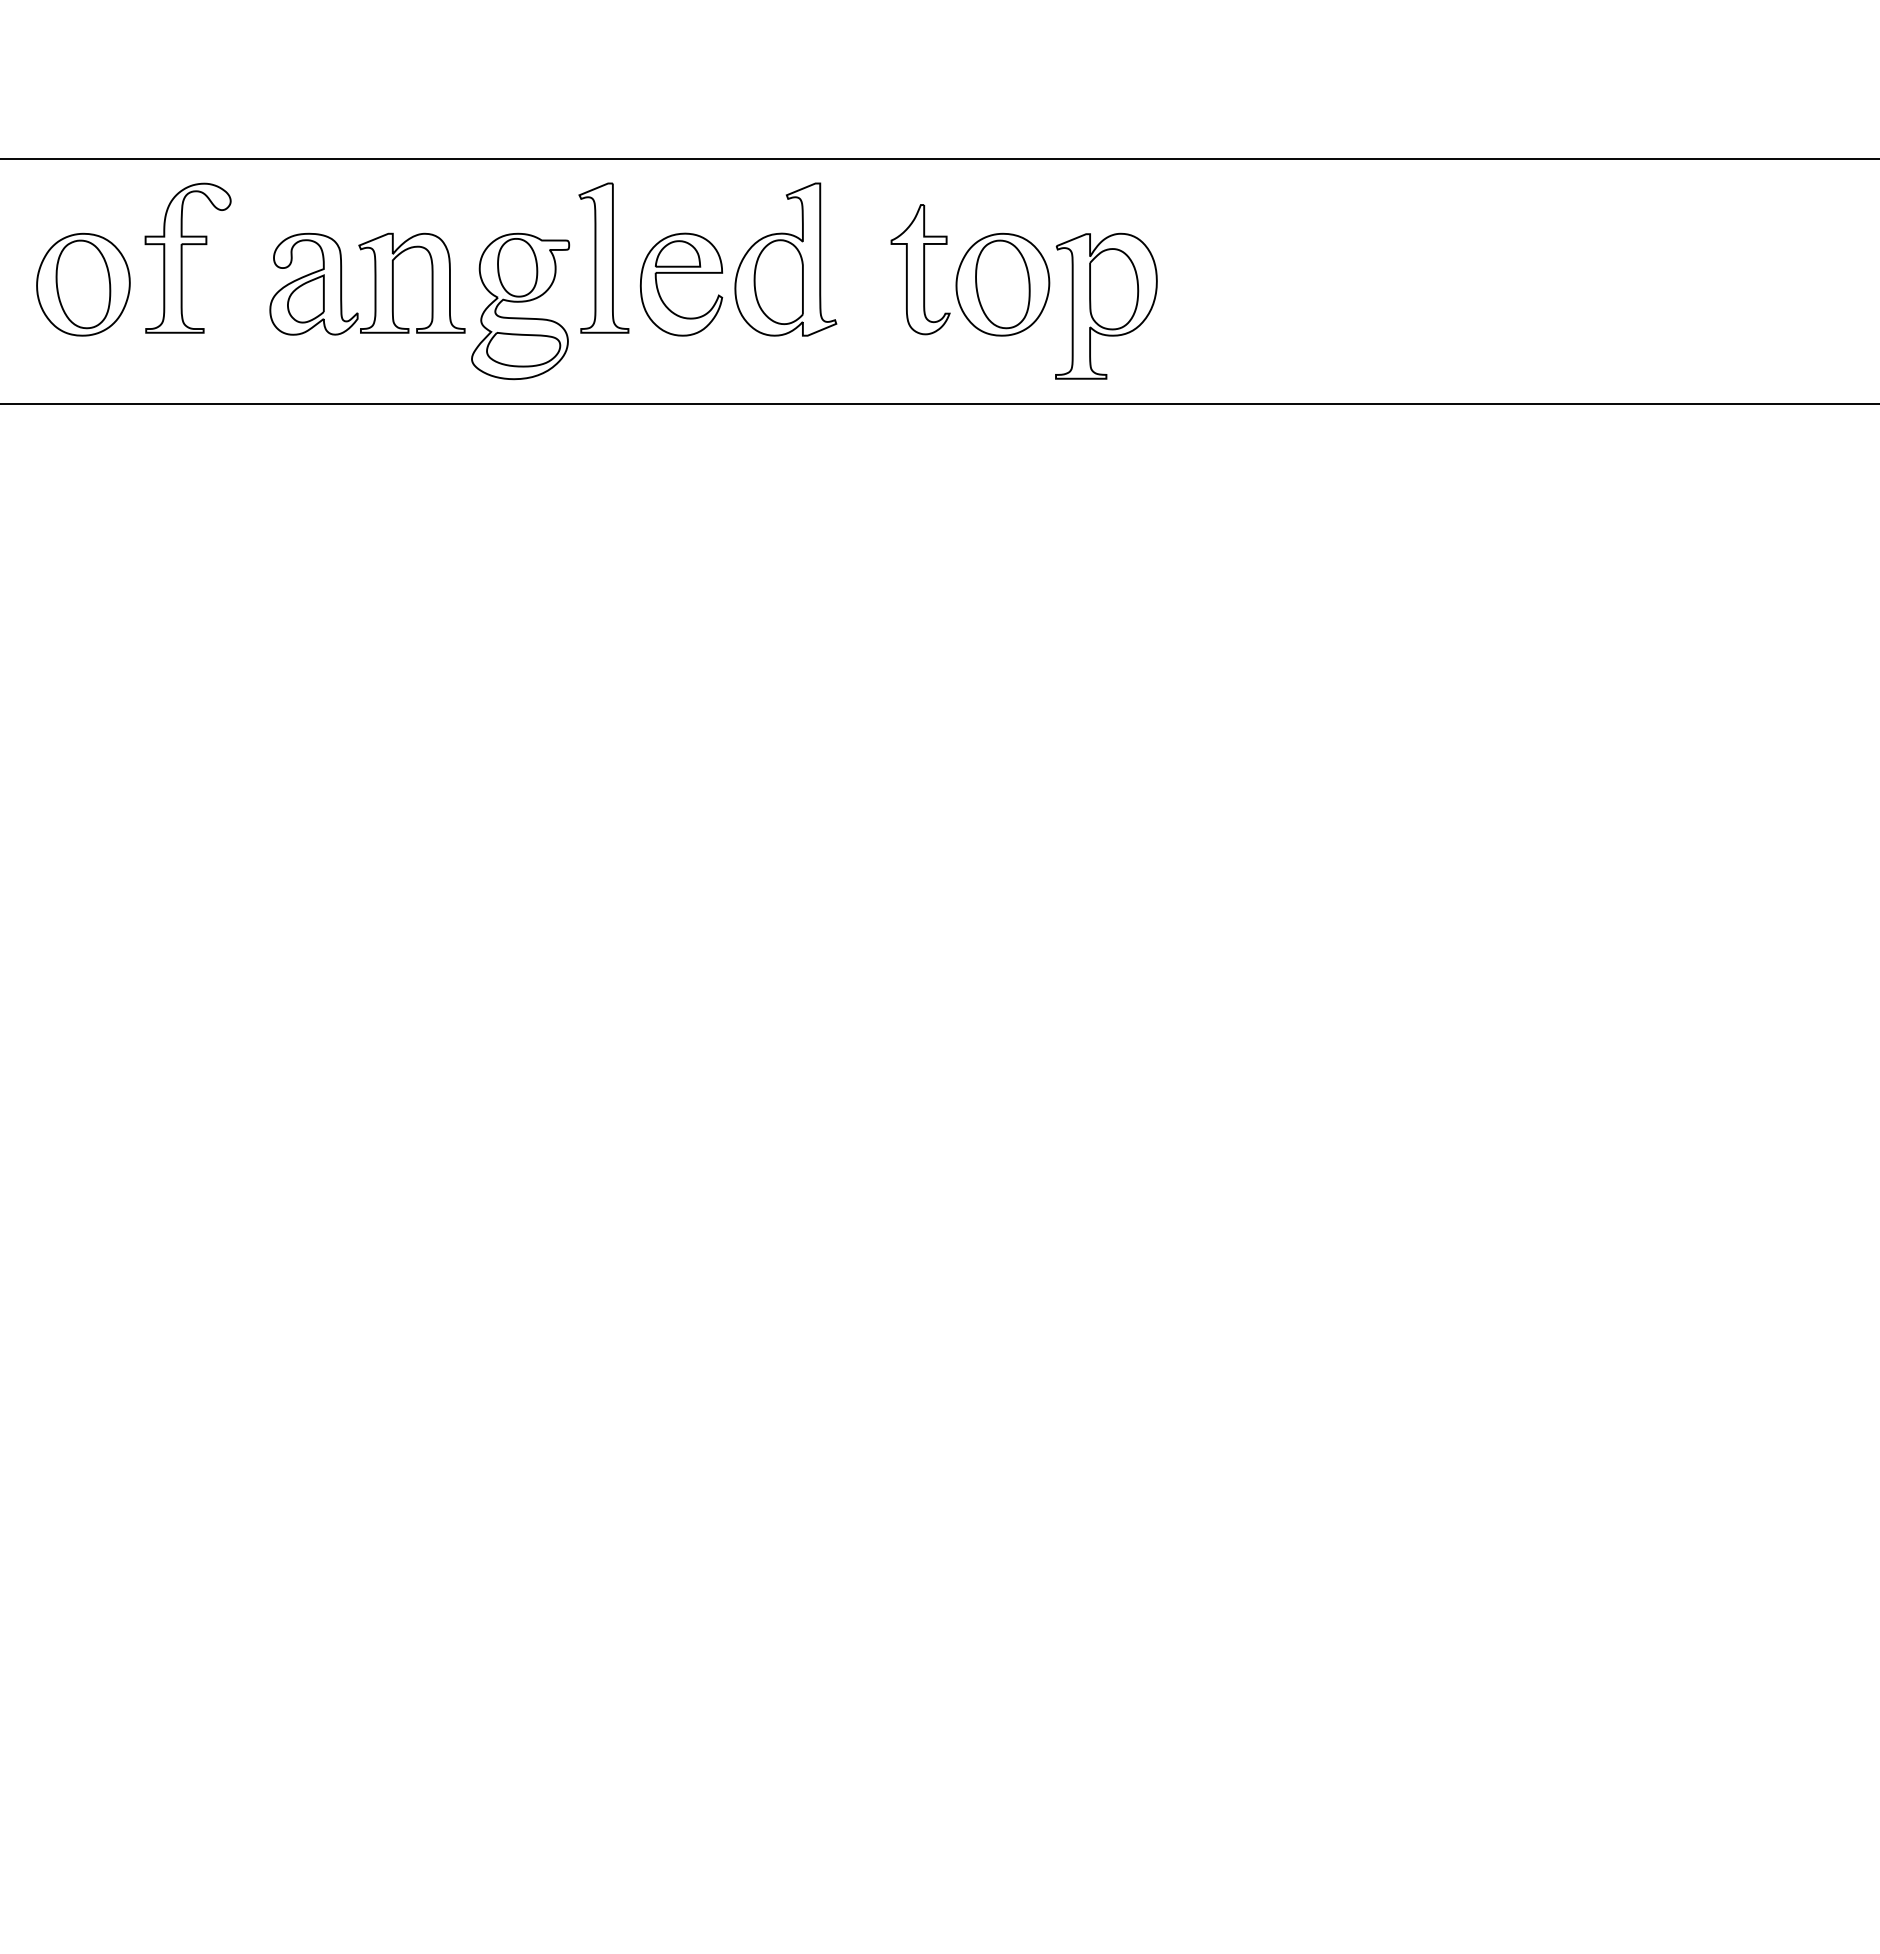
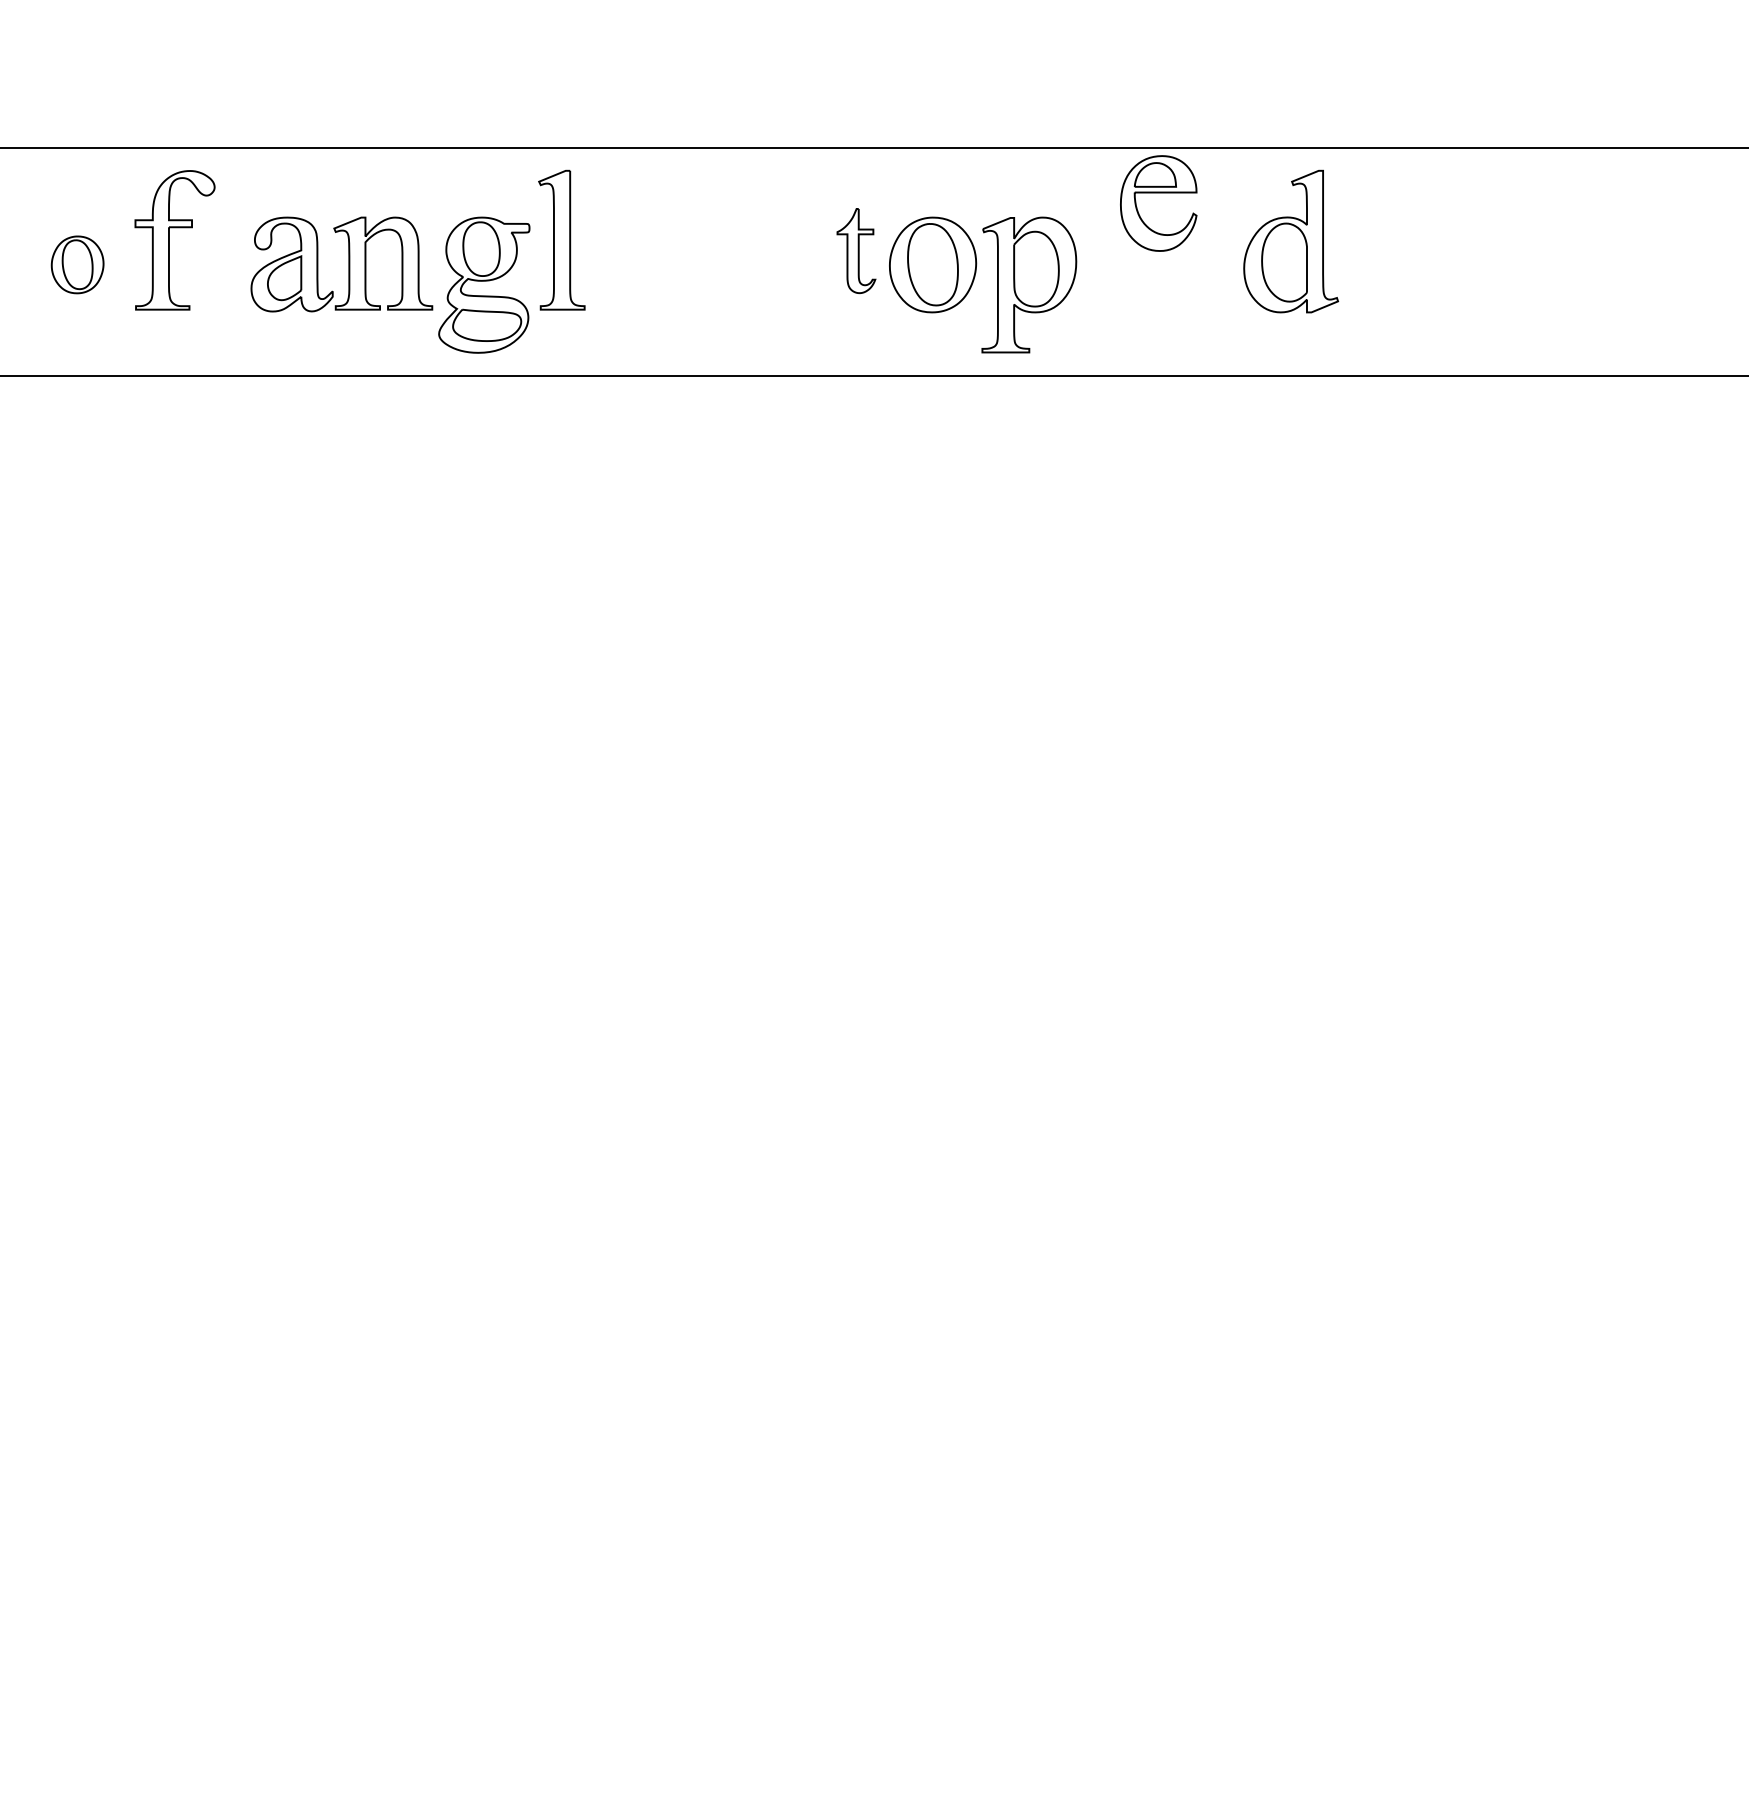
part: (785, 259) -> (1290, 241), moved
part: (920, 269) -> (856, 250), size x0.7
part: (681, 273) -> (1158, 193), moved
part: (83, 284) -> (77, 264), size x0.6

